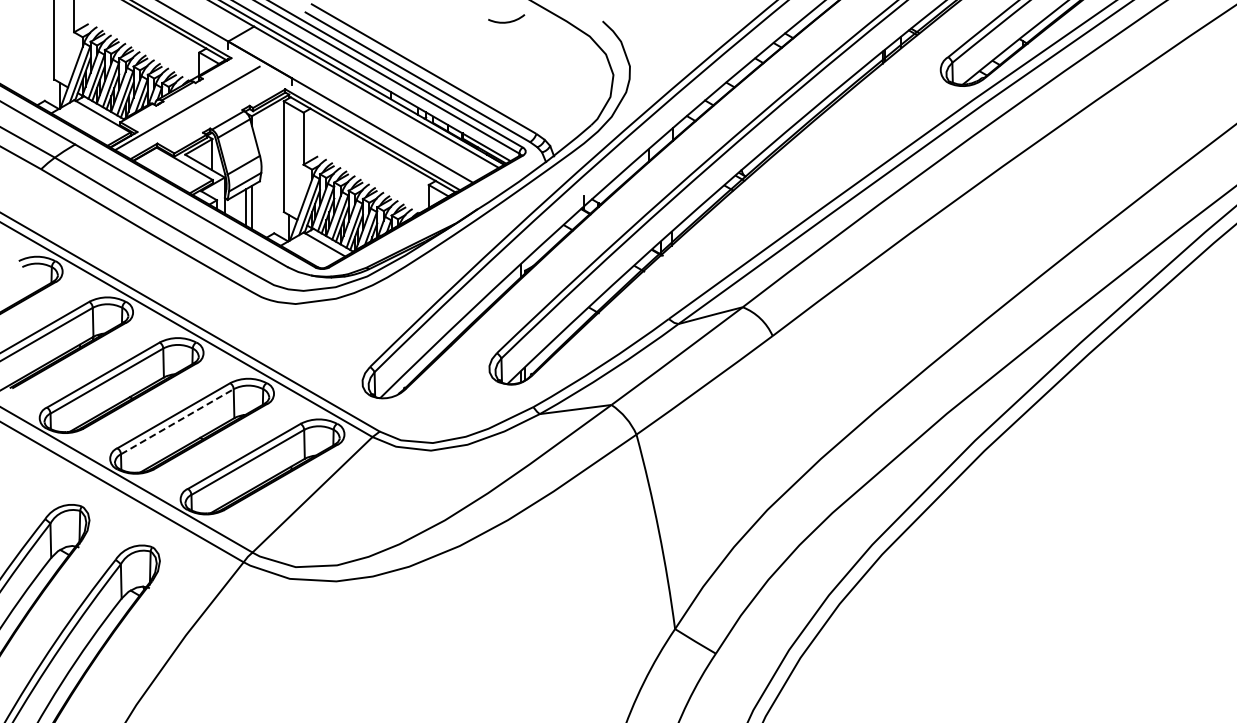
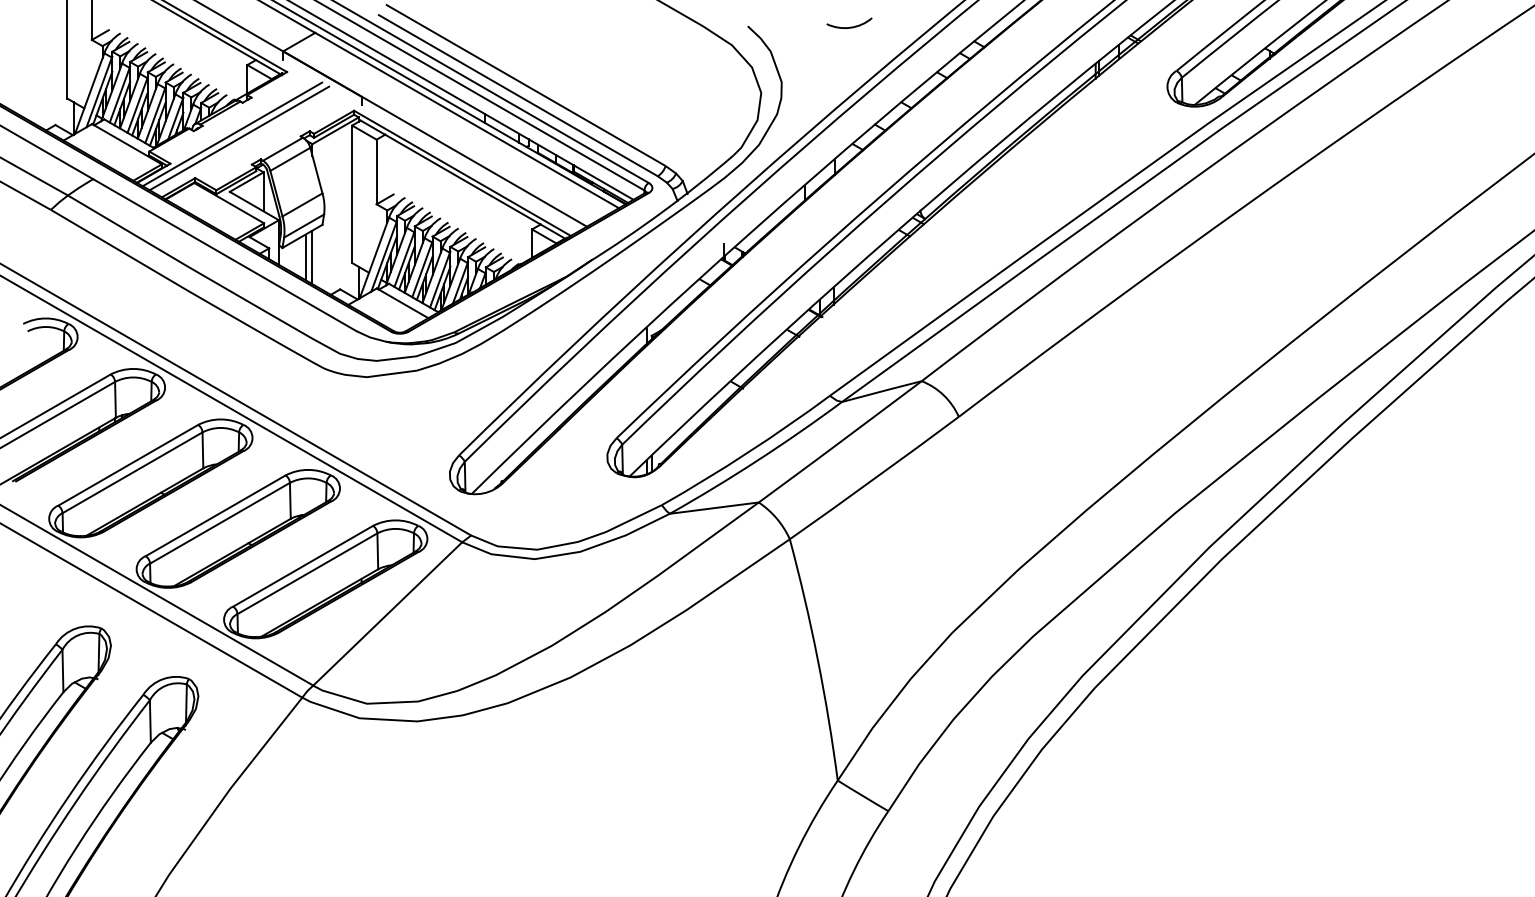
arc: (506, 21) -> (849, 26), moved
line: (192, 111) -> (238, 138), added
line: (177, 421) -> (220, 522), dashed -> solid

